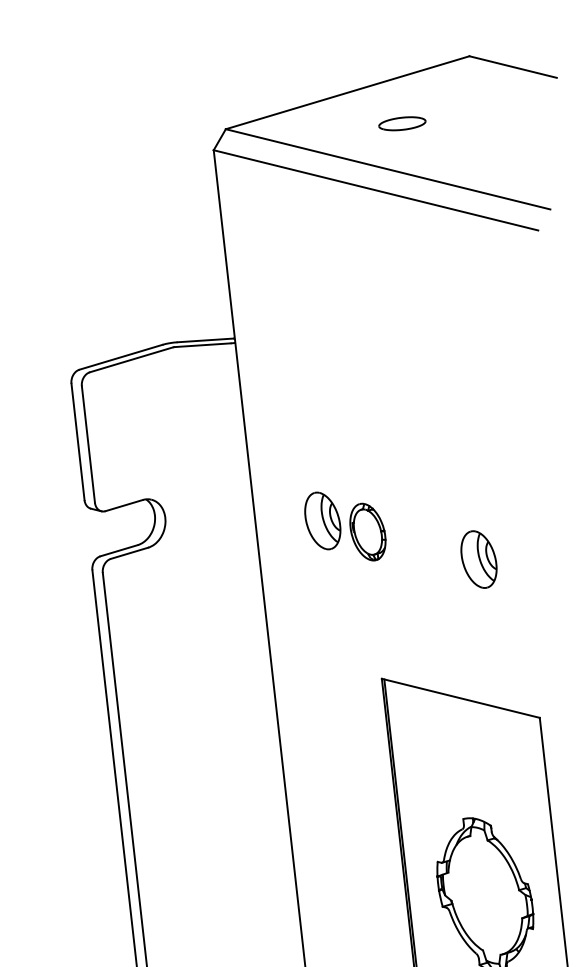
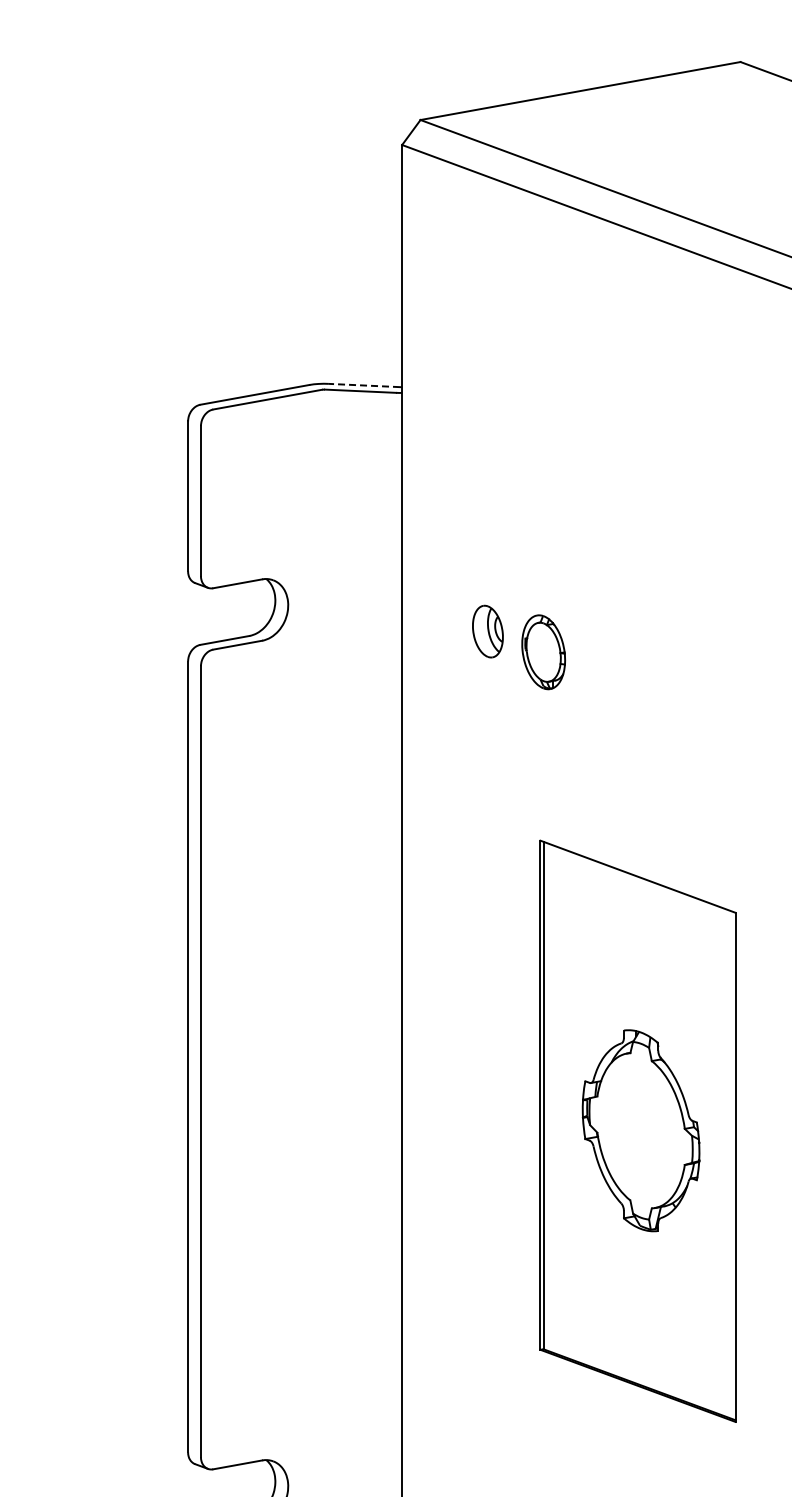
part: (402, 123) -> (645, 137), removed
line: (205, 340) -> (364, 385), solid -> dashed
part: (322, 520) -> (487, 631), size x0.7
part: (478, 559) -> (680, 702), removed

